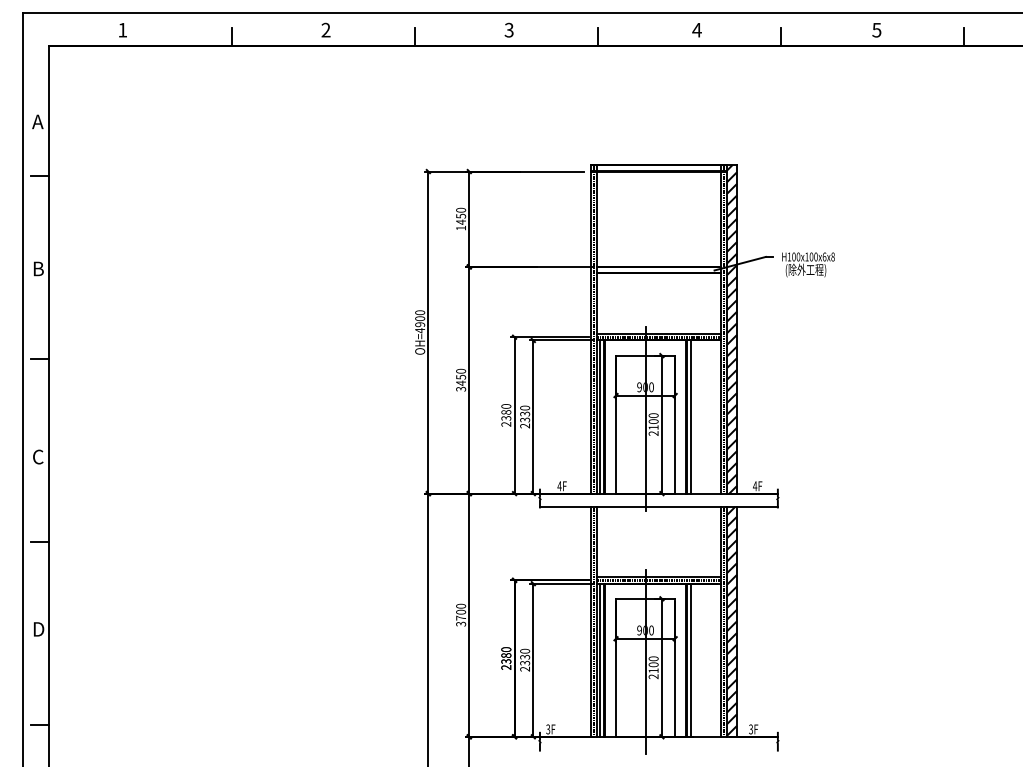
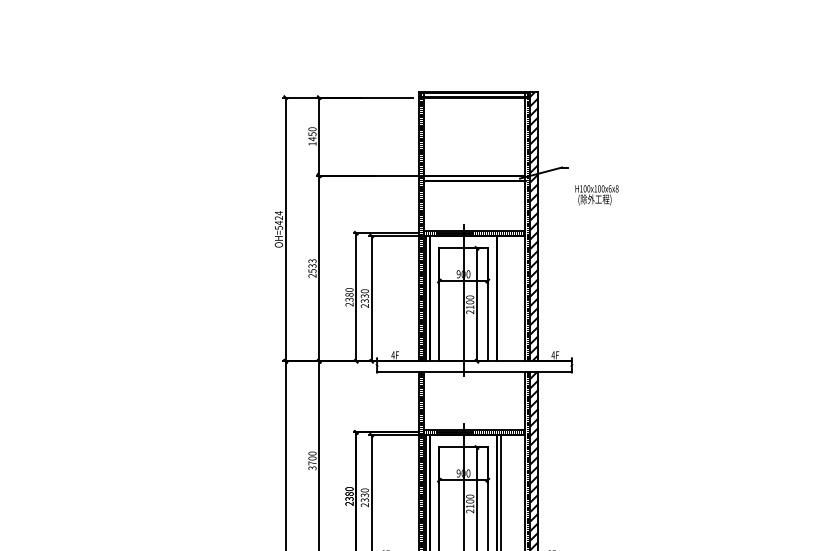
text: (808, 264) -> (597, 195), moved
text: (420, 321) -> (279, 220), OH=4900 -> OH=5424
text: (461, 379) -> (312, 267), 3450 -> 2533
line: (691, 416) -> (501, 298), removed

